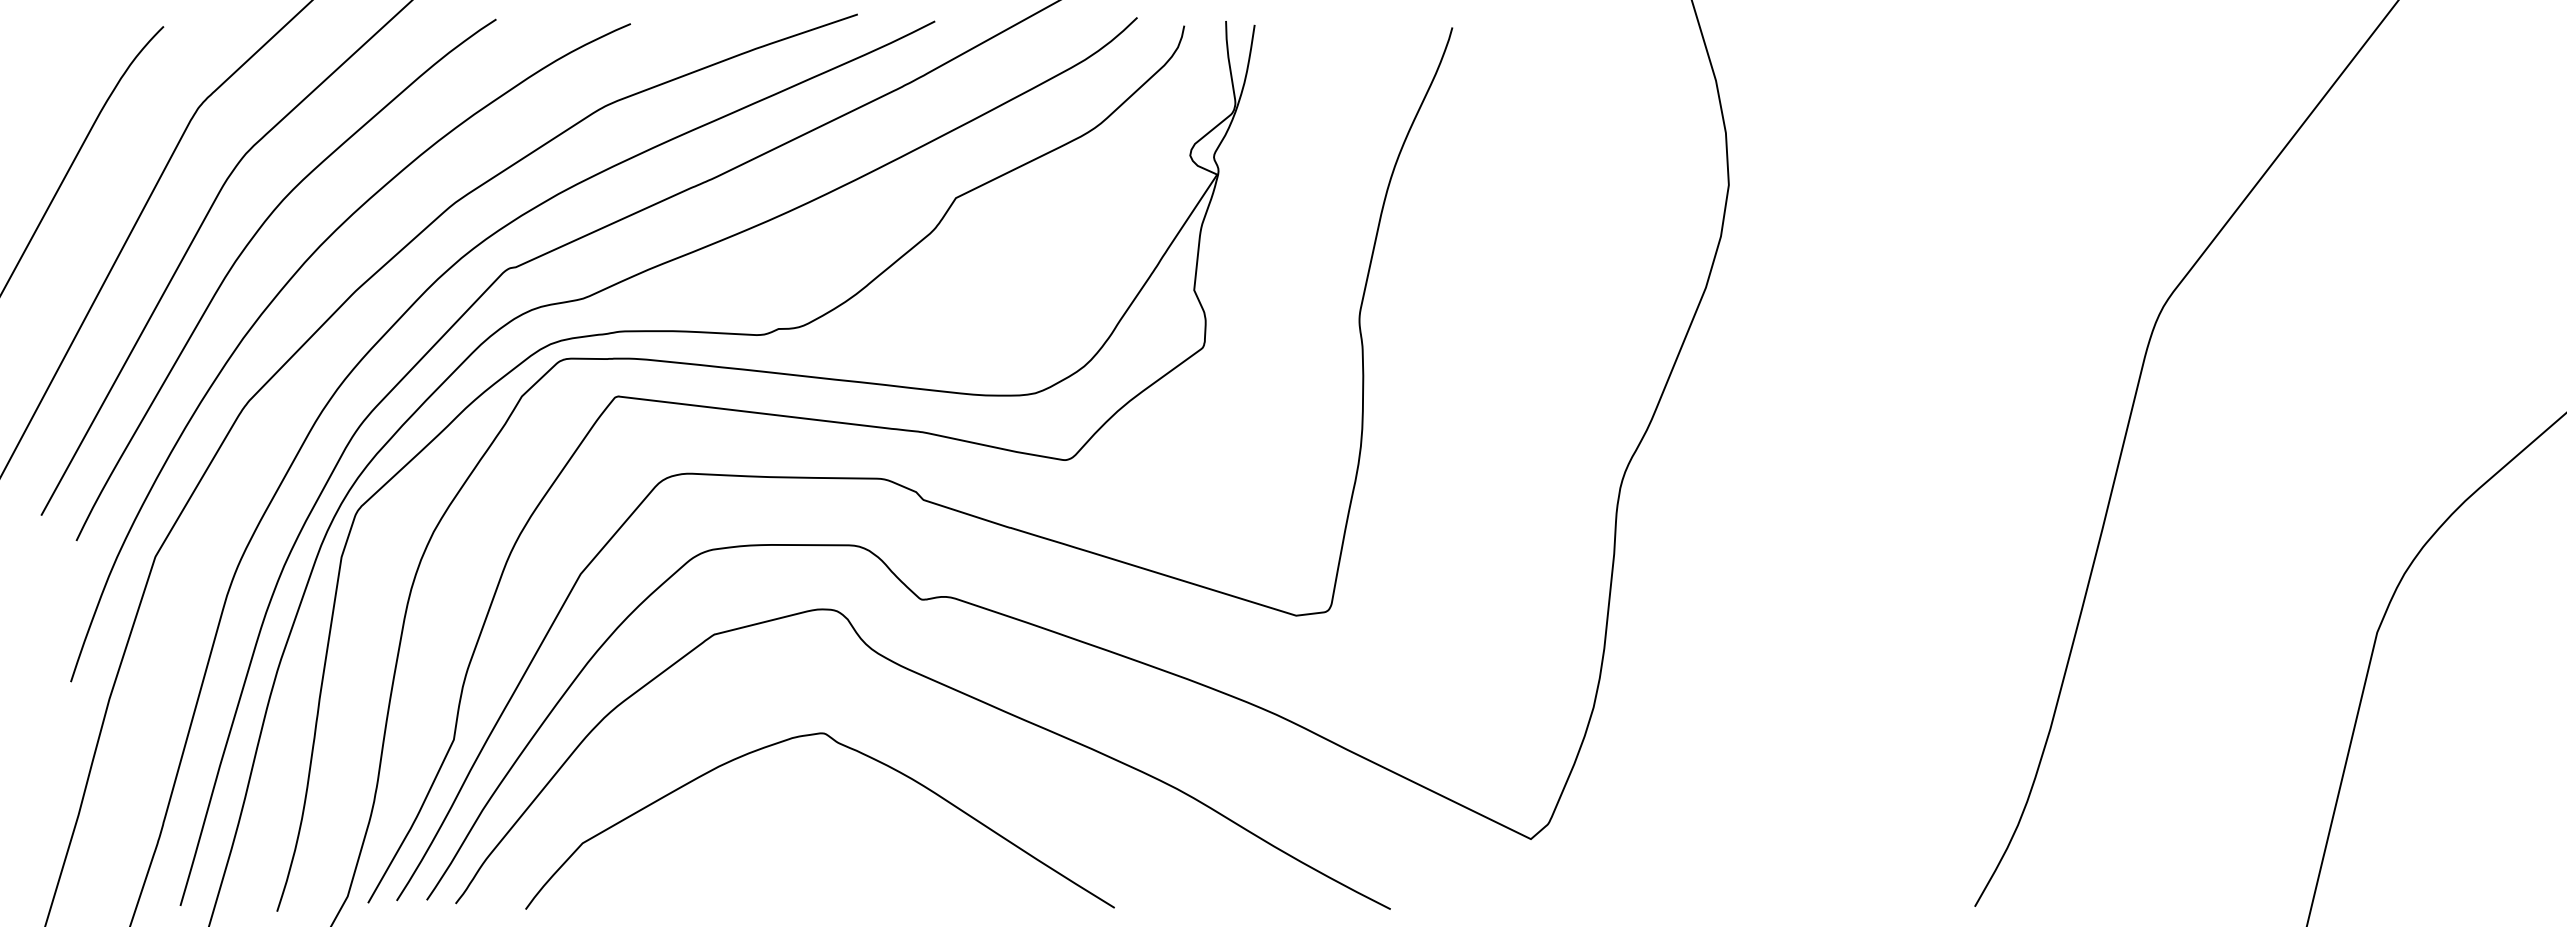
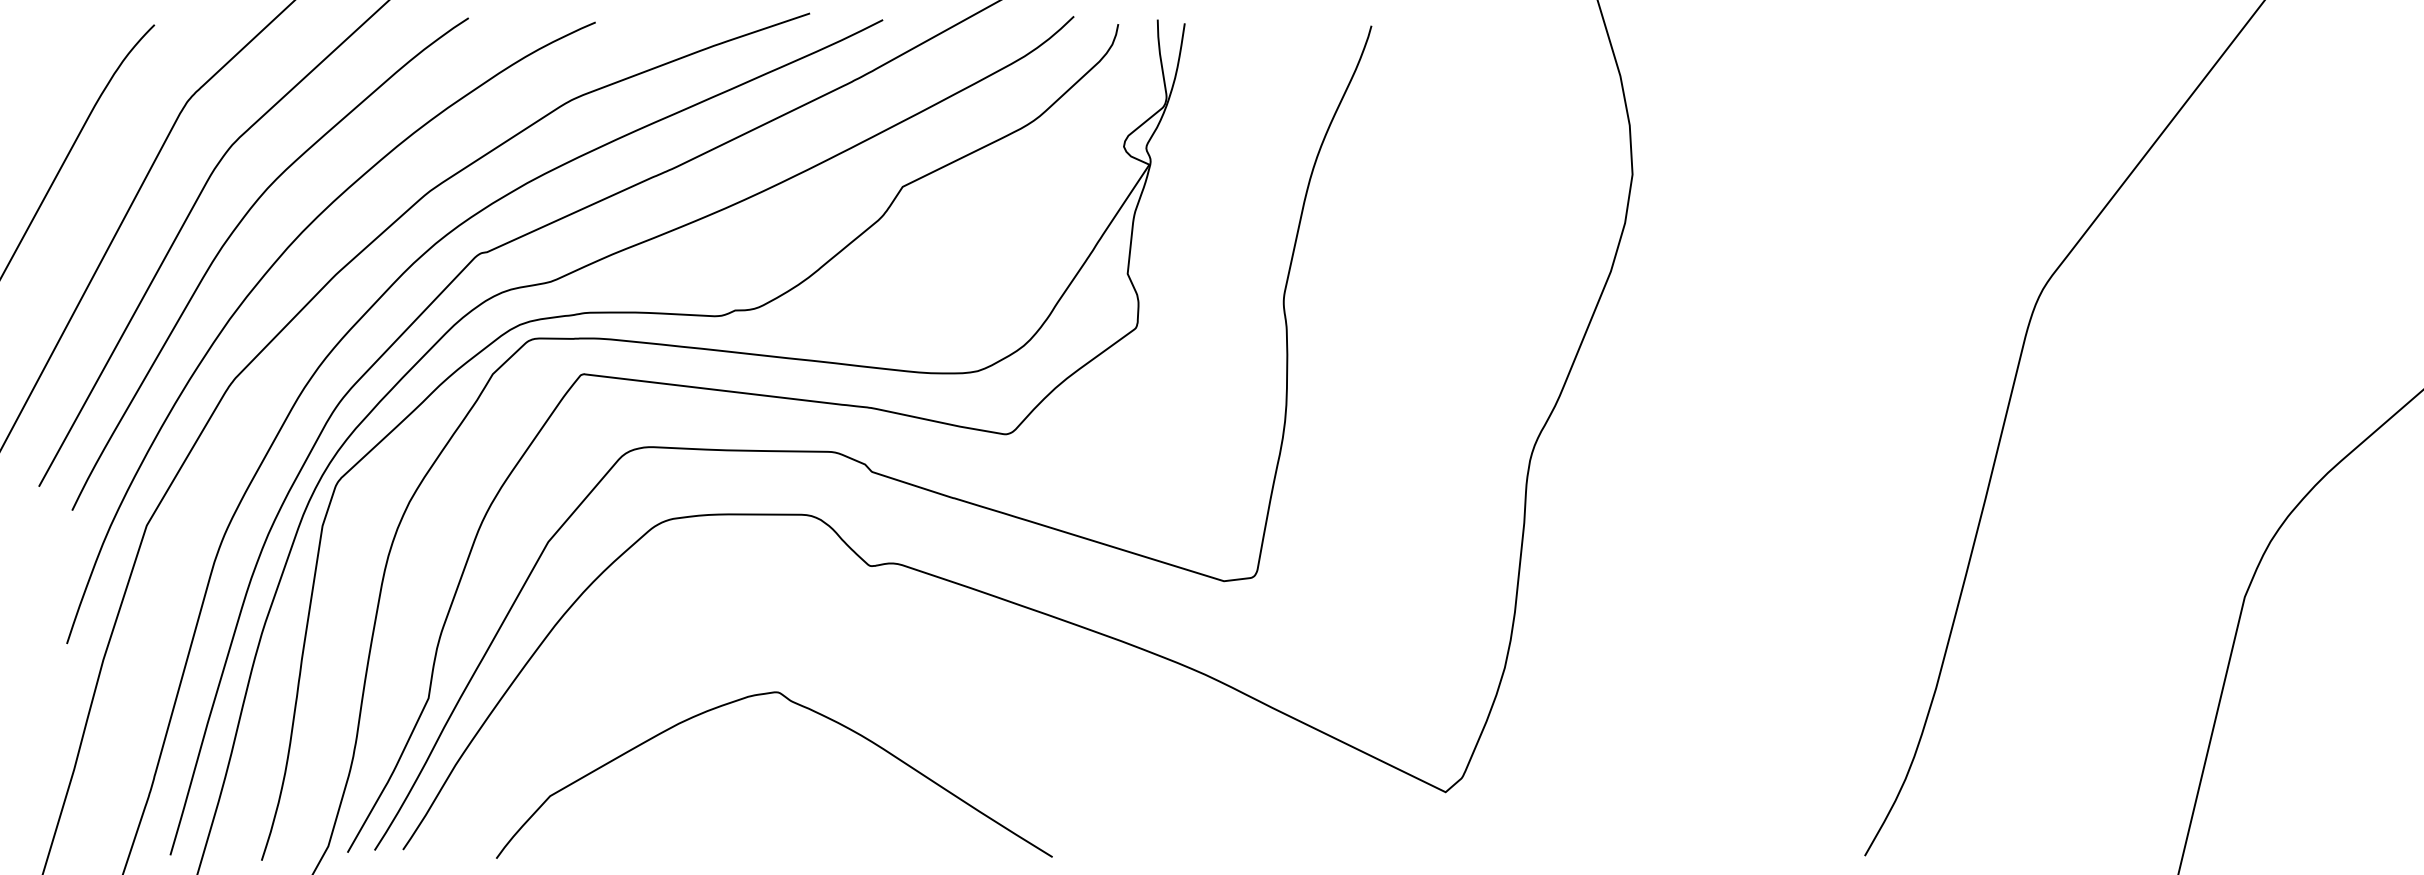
curve: (952, 690) -> (899, 651), removed

